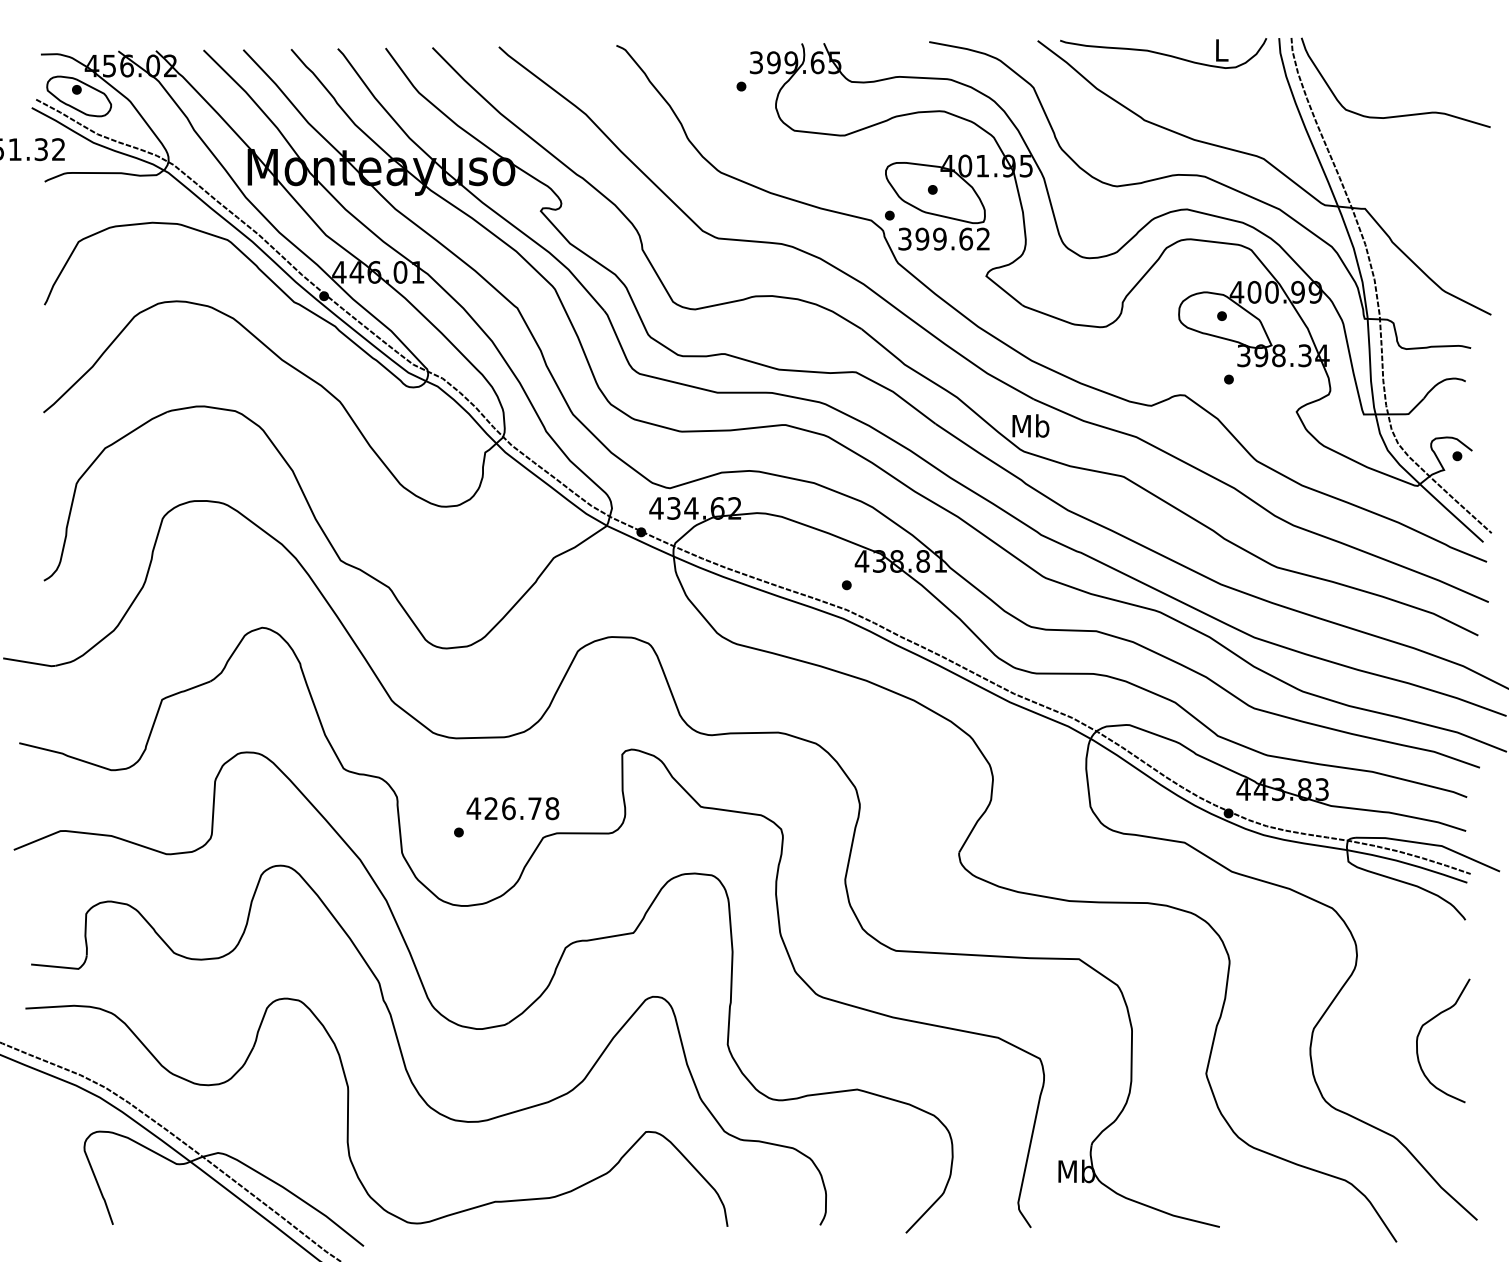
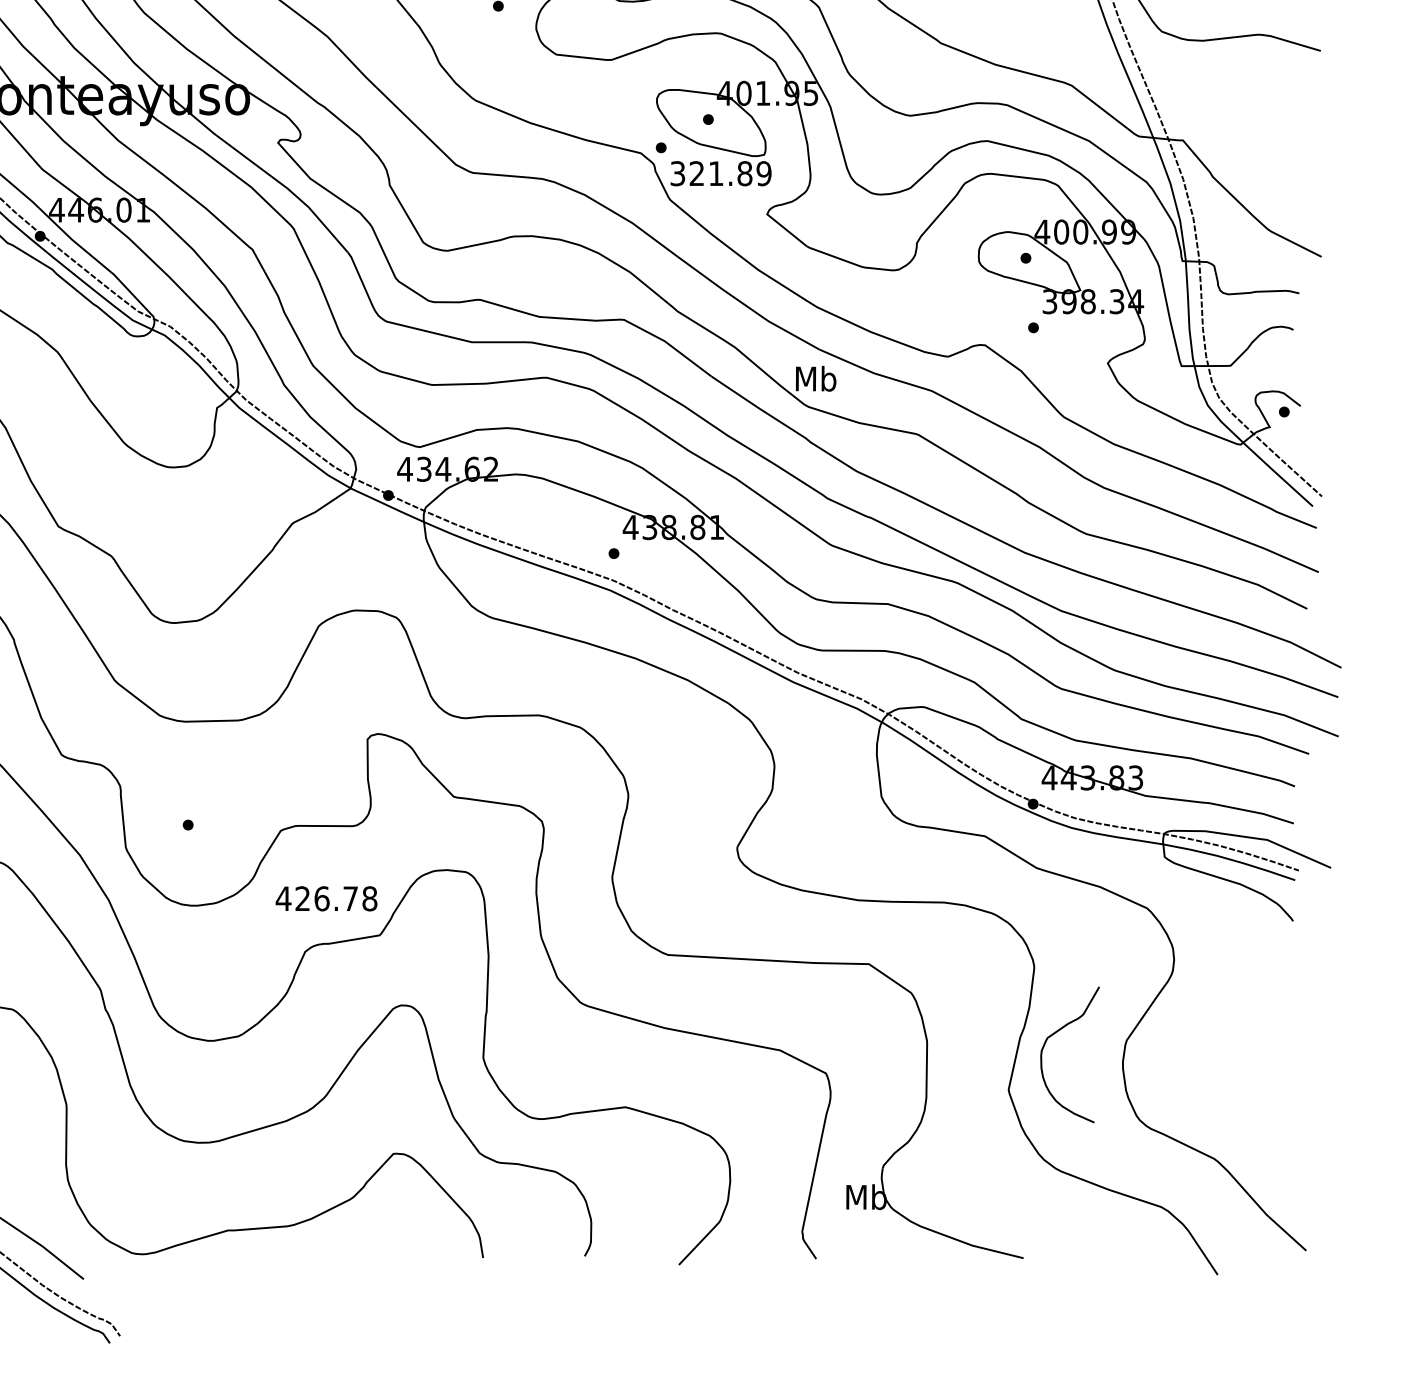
text: (952, 238) -> (730, 172), 399.62 -> 321.89
text: (512, 808) -> (326, 898), moved
curve: (1430, 1021) -> (1056, 1033), moved

